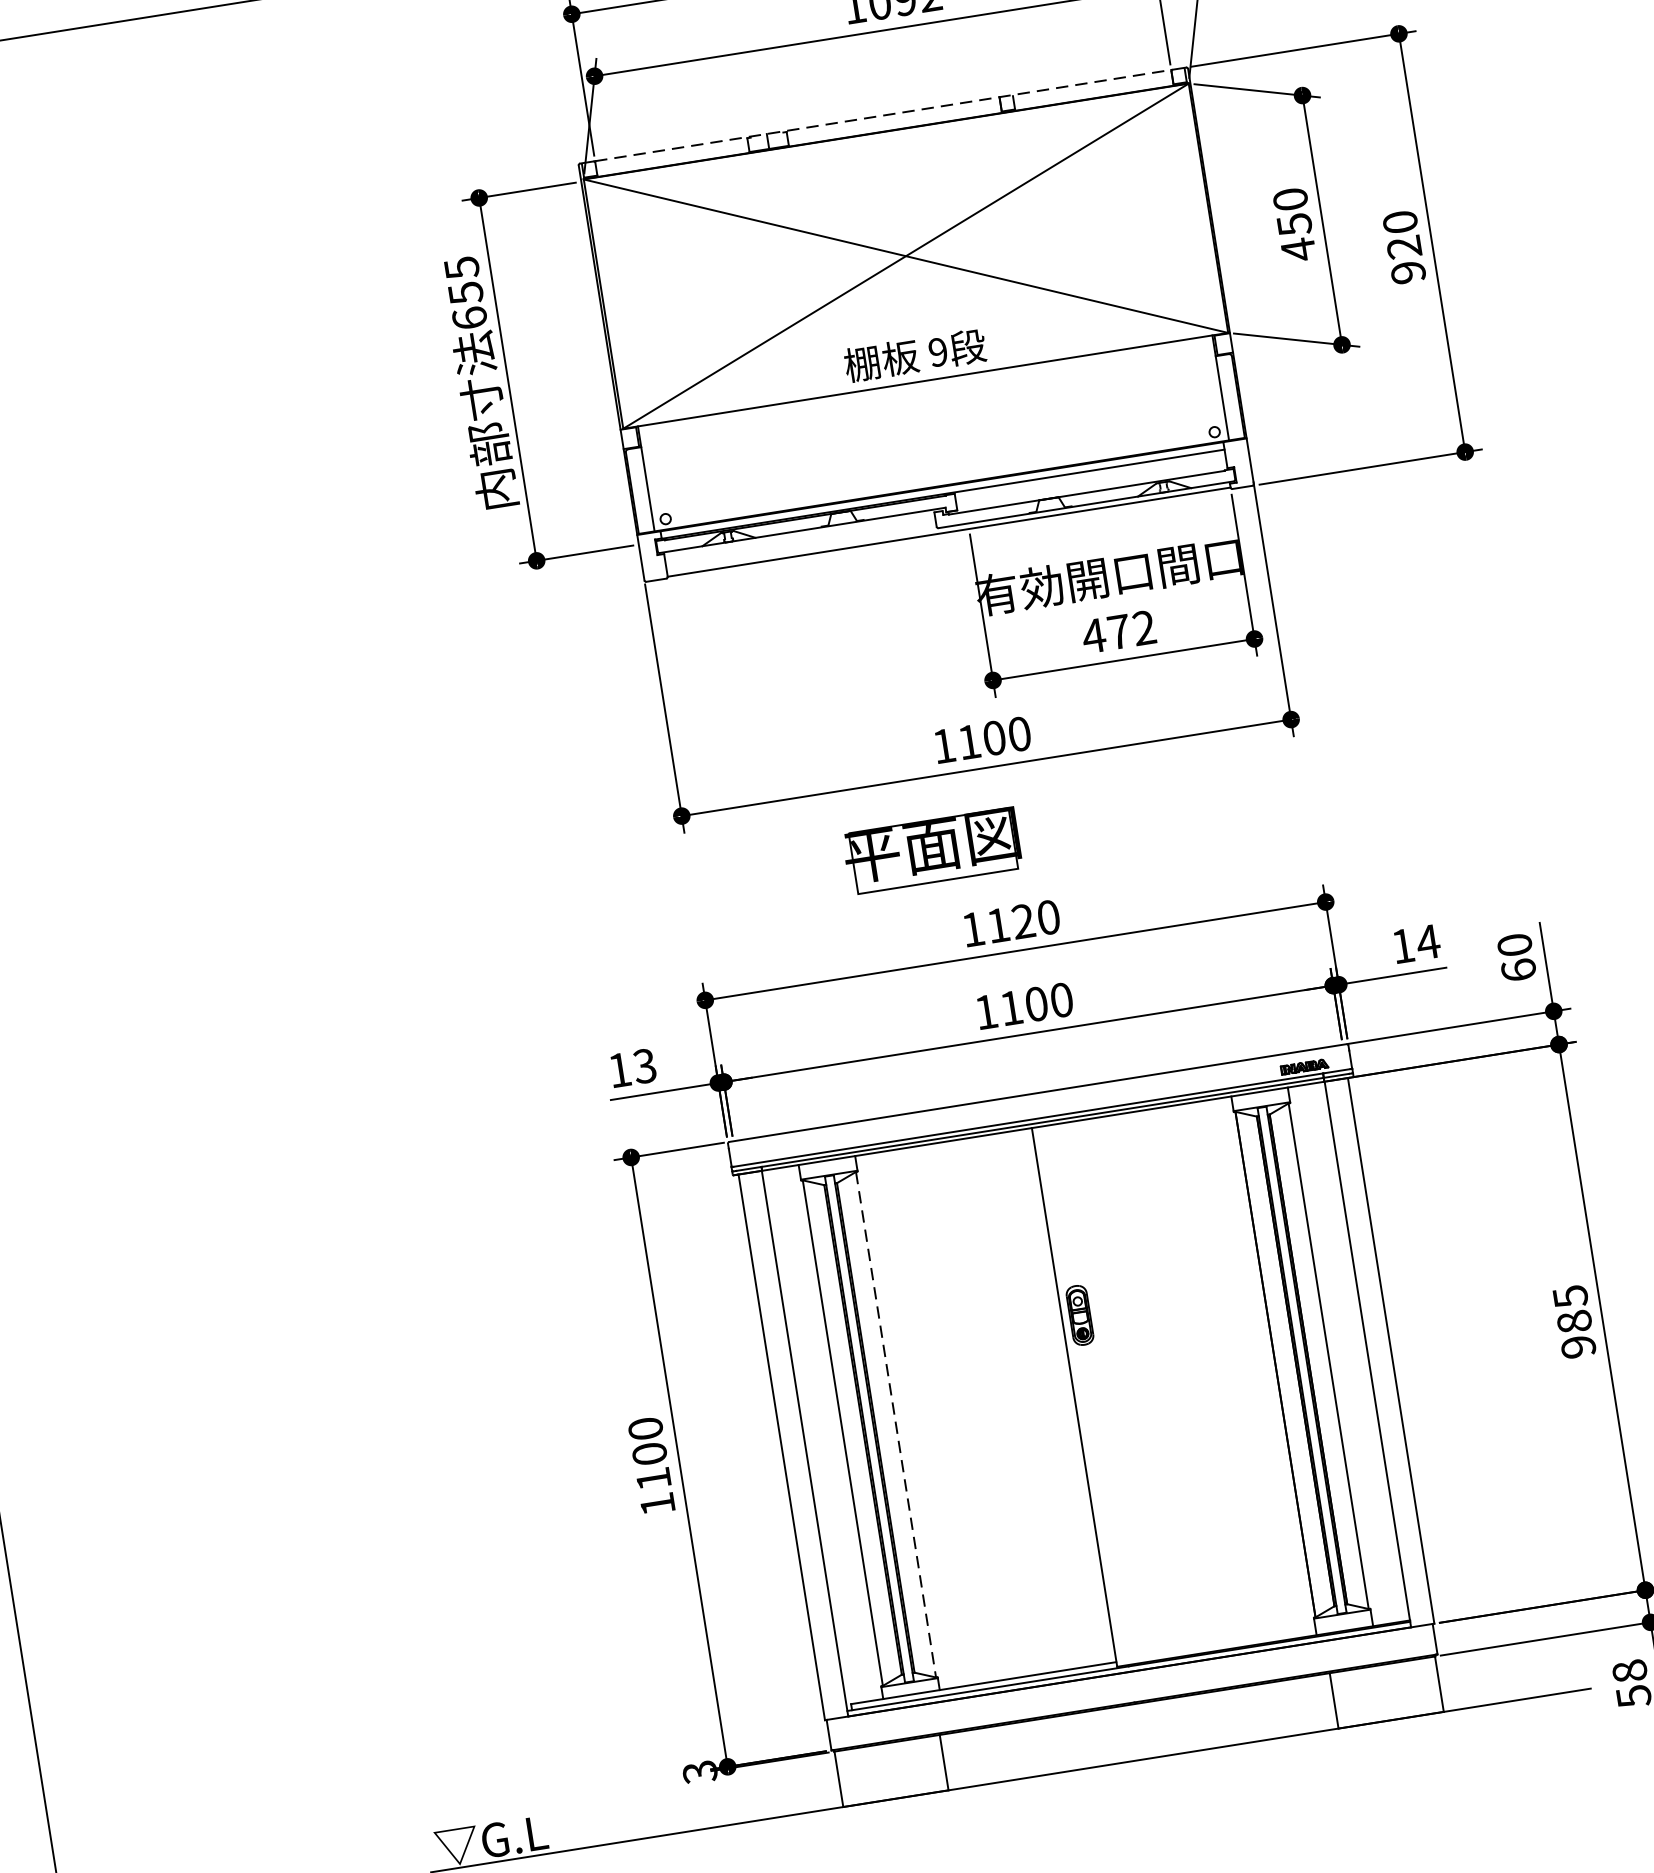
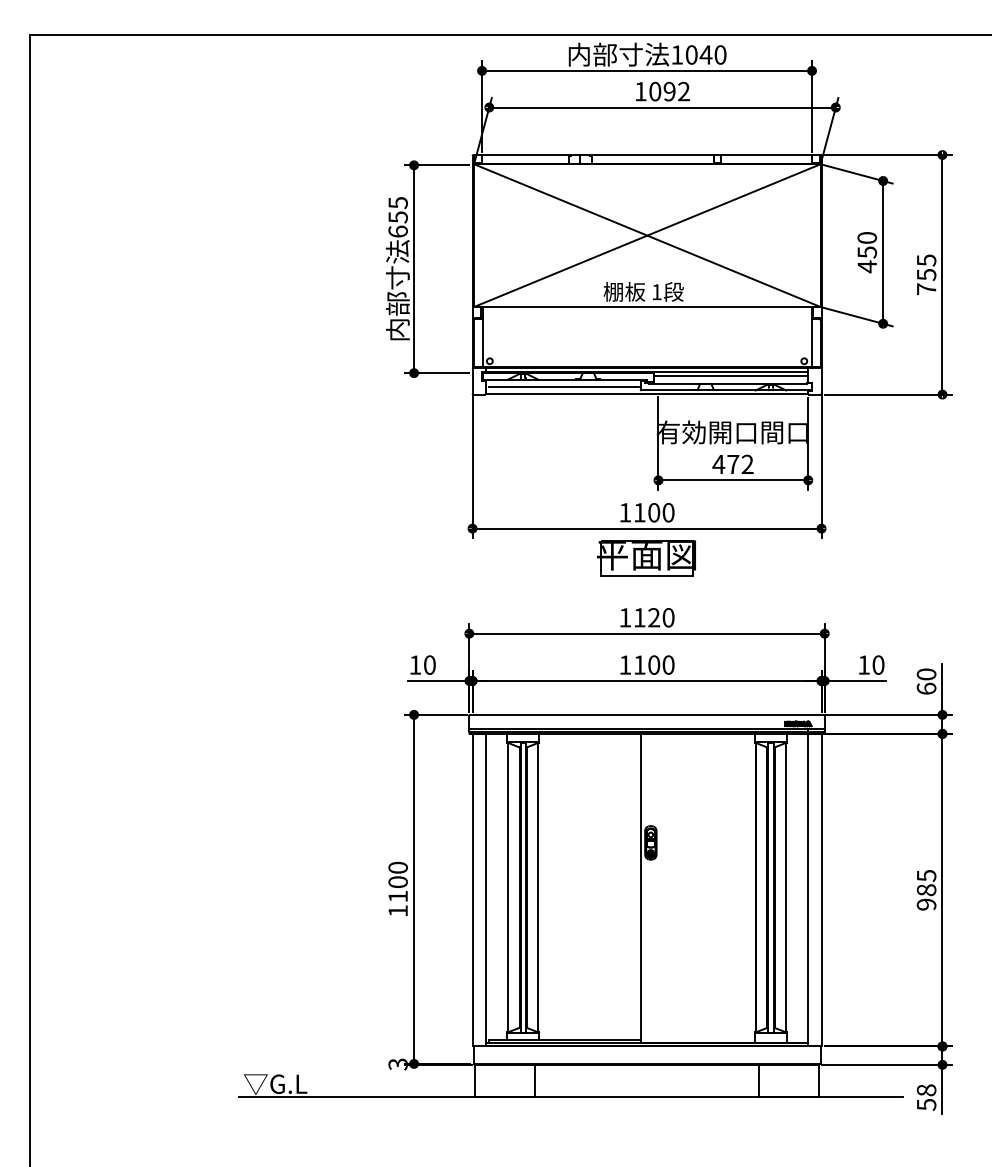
line: (884, 116) -> (647, 155), dashed -> solid
text: (1404, 246) -> (926, 274), 920 -> 755
text: (937, 352) -> (656, 292), 9 -> 1
line: (1088, 479) -> (729, 376), added
line: (803, 542) -> (564, 386), added
part: (932, 851) -> (646, 558), moved
text: (1428, 941) -> (878, 664), 14 -> 10
text: (644, 1065) -> (429, 664), 13 -> 10
line: (896, 1424) -> (538, 887), dashed -> solid

